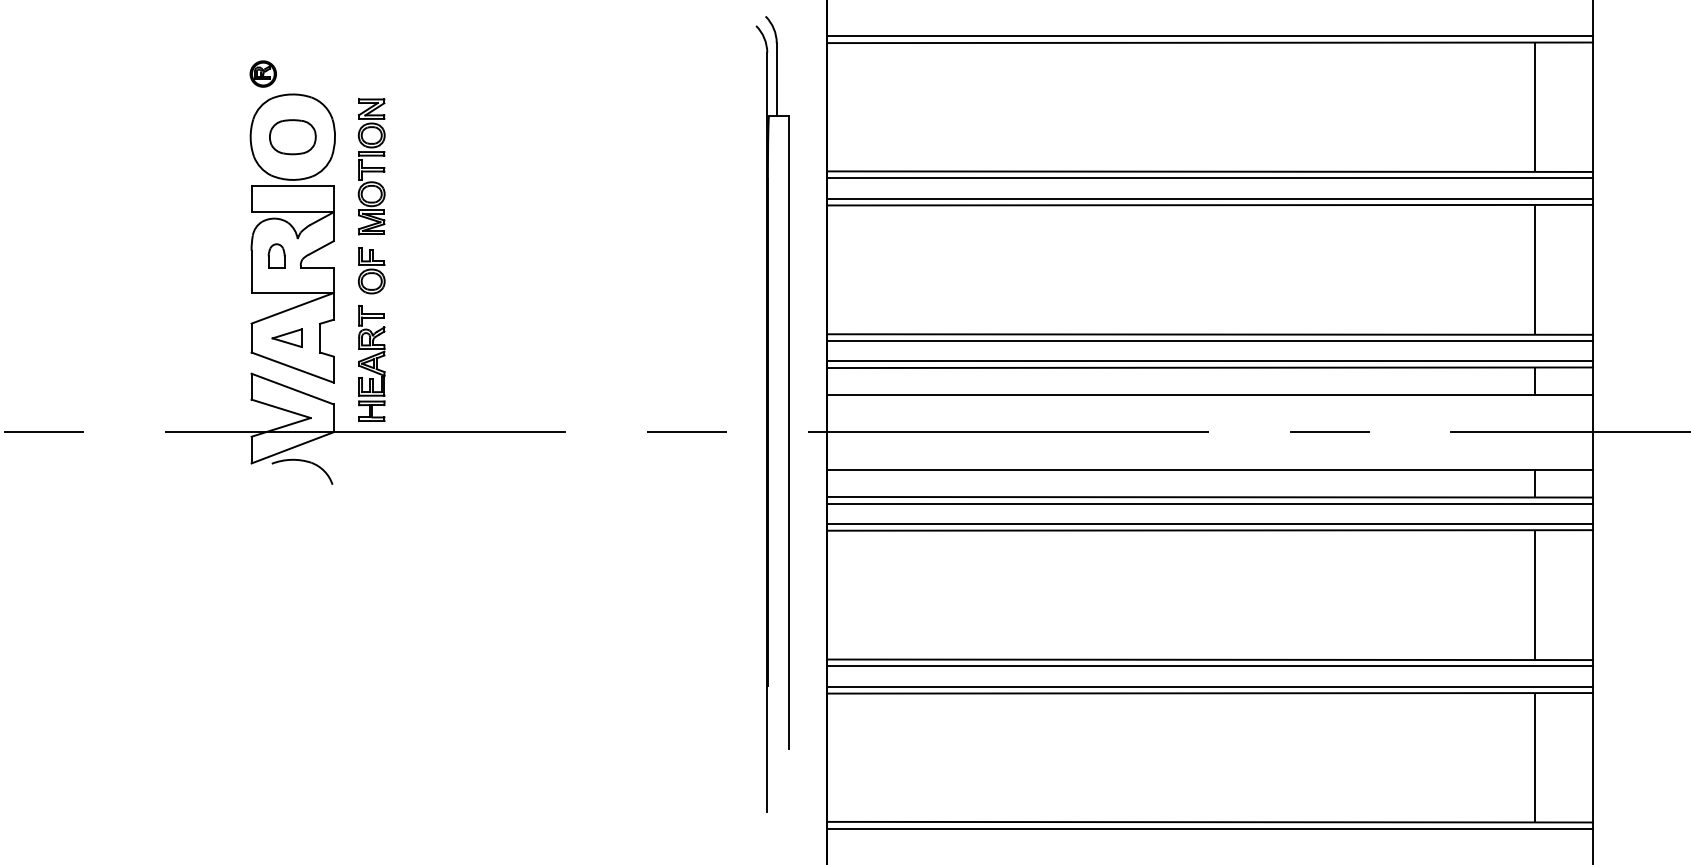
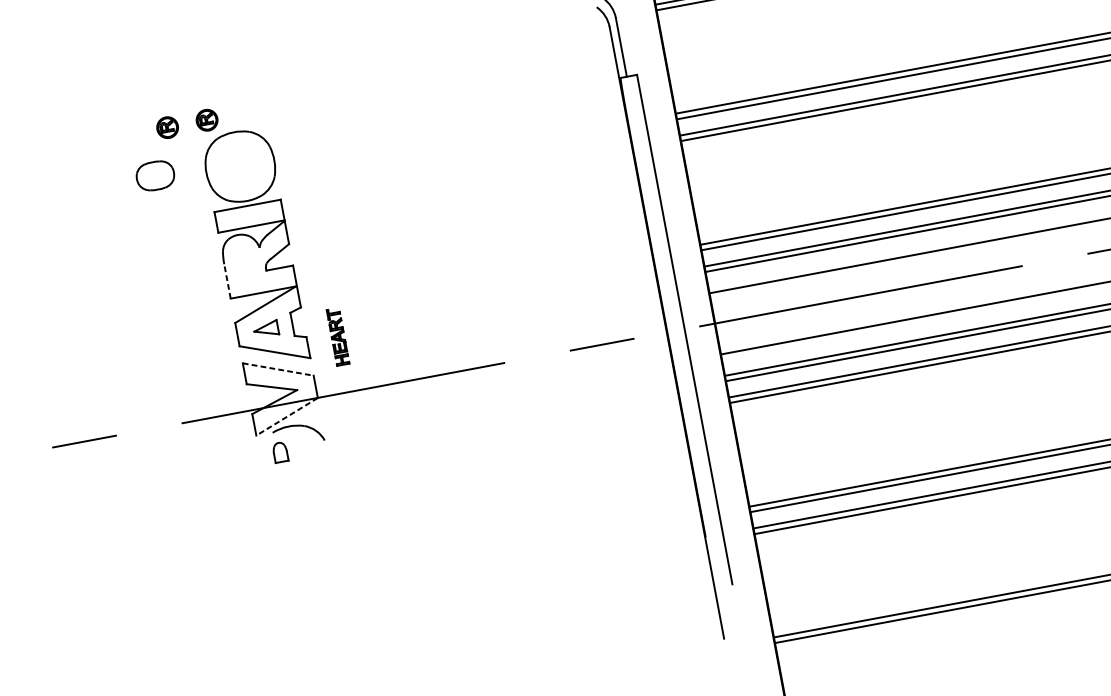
part: (213, 73) -> (166, 127), added
part: (292, 137) -> (155, 176), moved
part: (371, 166) -> (308, 178), removed
part: (276, 255) -> (280, 451), moved
part: (371, 270) -> (323, 262), removed
line: (251, 271) -> (227, 281), solid -> dashed
part: (371, 363) -> (337, 337), size x0.6
line: (292, 389) -> (278, 369), solid -> dashed
line: (292, 447) -> (286, 416), solid -> dashed

